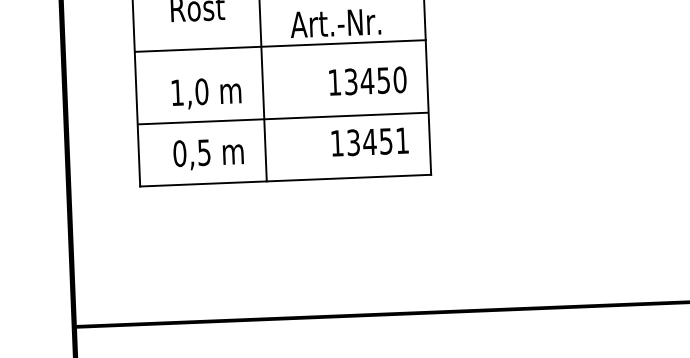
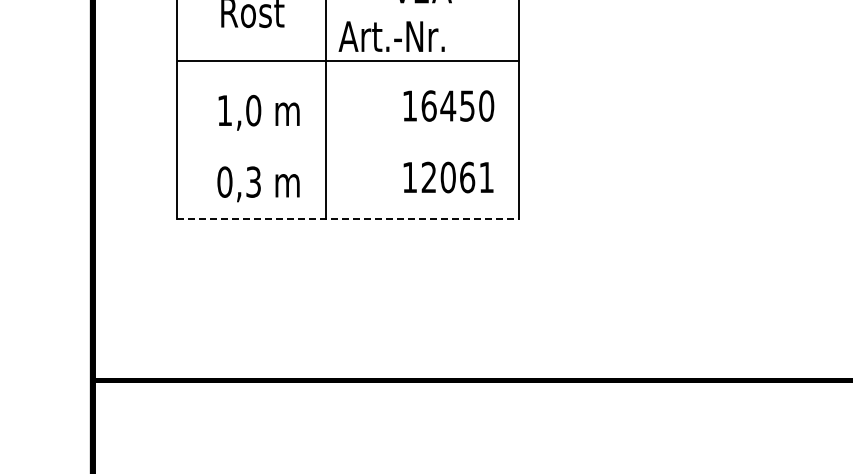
text: (335, 23) -> (391, 36), moved
text: (350, 81) -> (428, 105), 13450 -> 16450
line: (282, 118) -> (347, 145), removed
text: (370, 142) -> (448, 177), 13451 -> 12061
text: (204, 152) -> (253, 181), 0,5 -> 0,3
line: (285, 180) -> (347, 218), solid -> dashed

